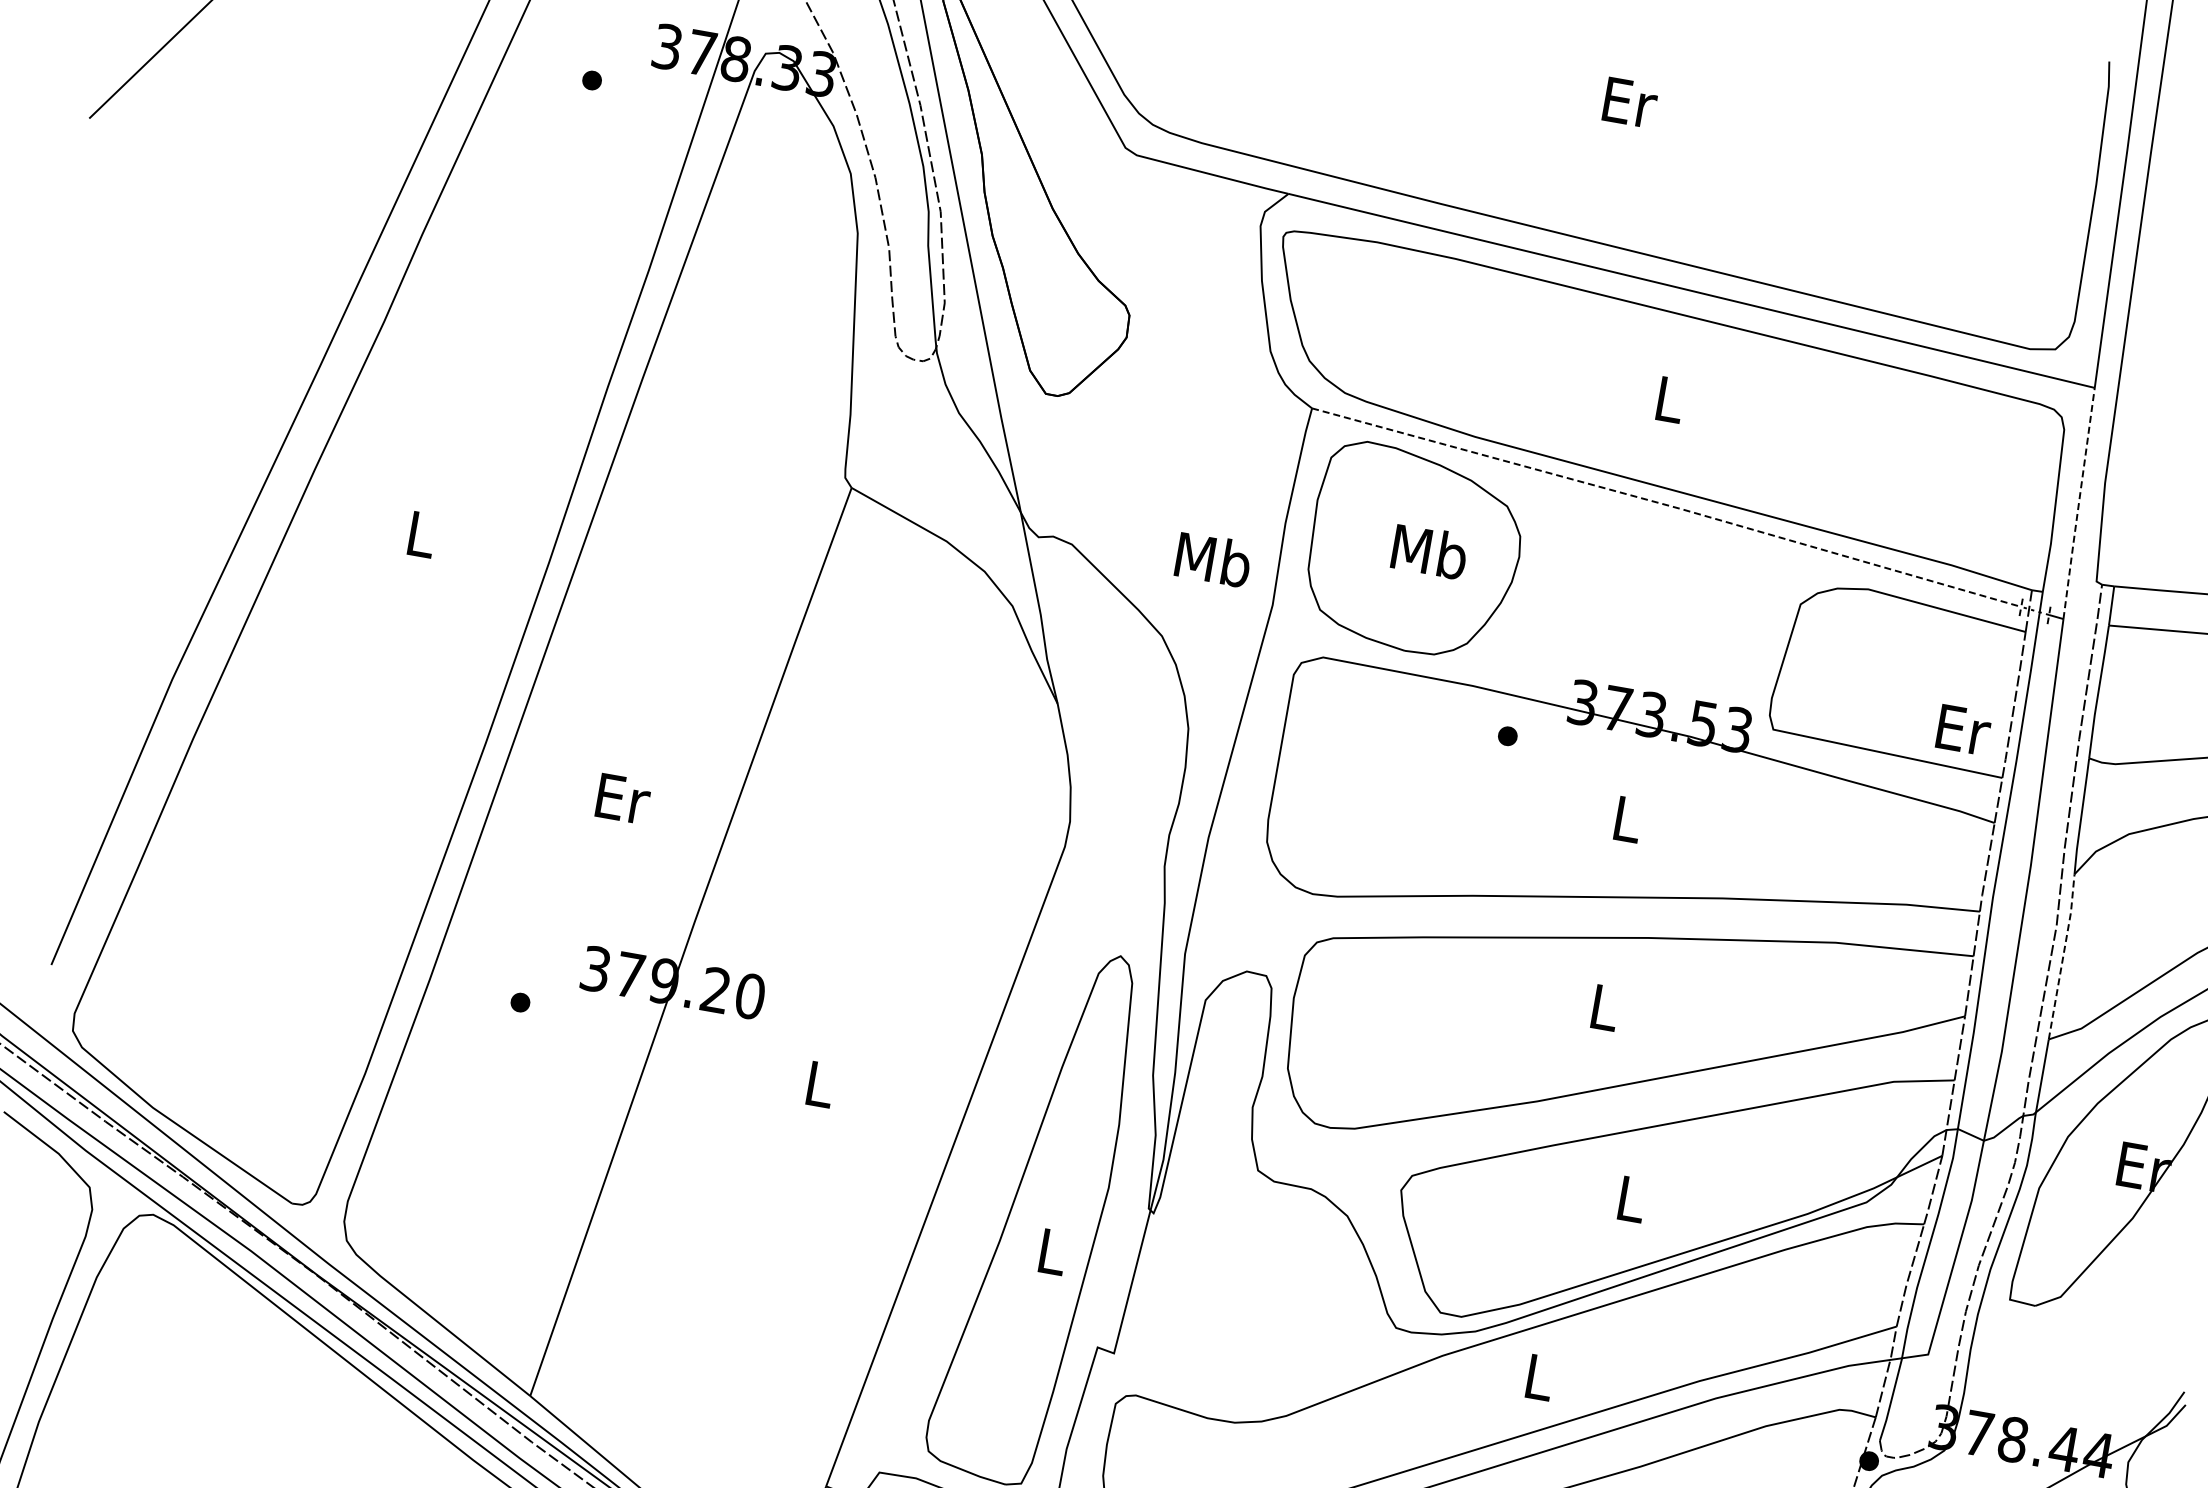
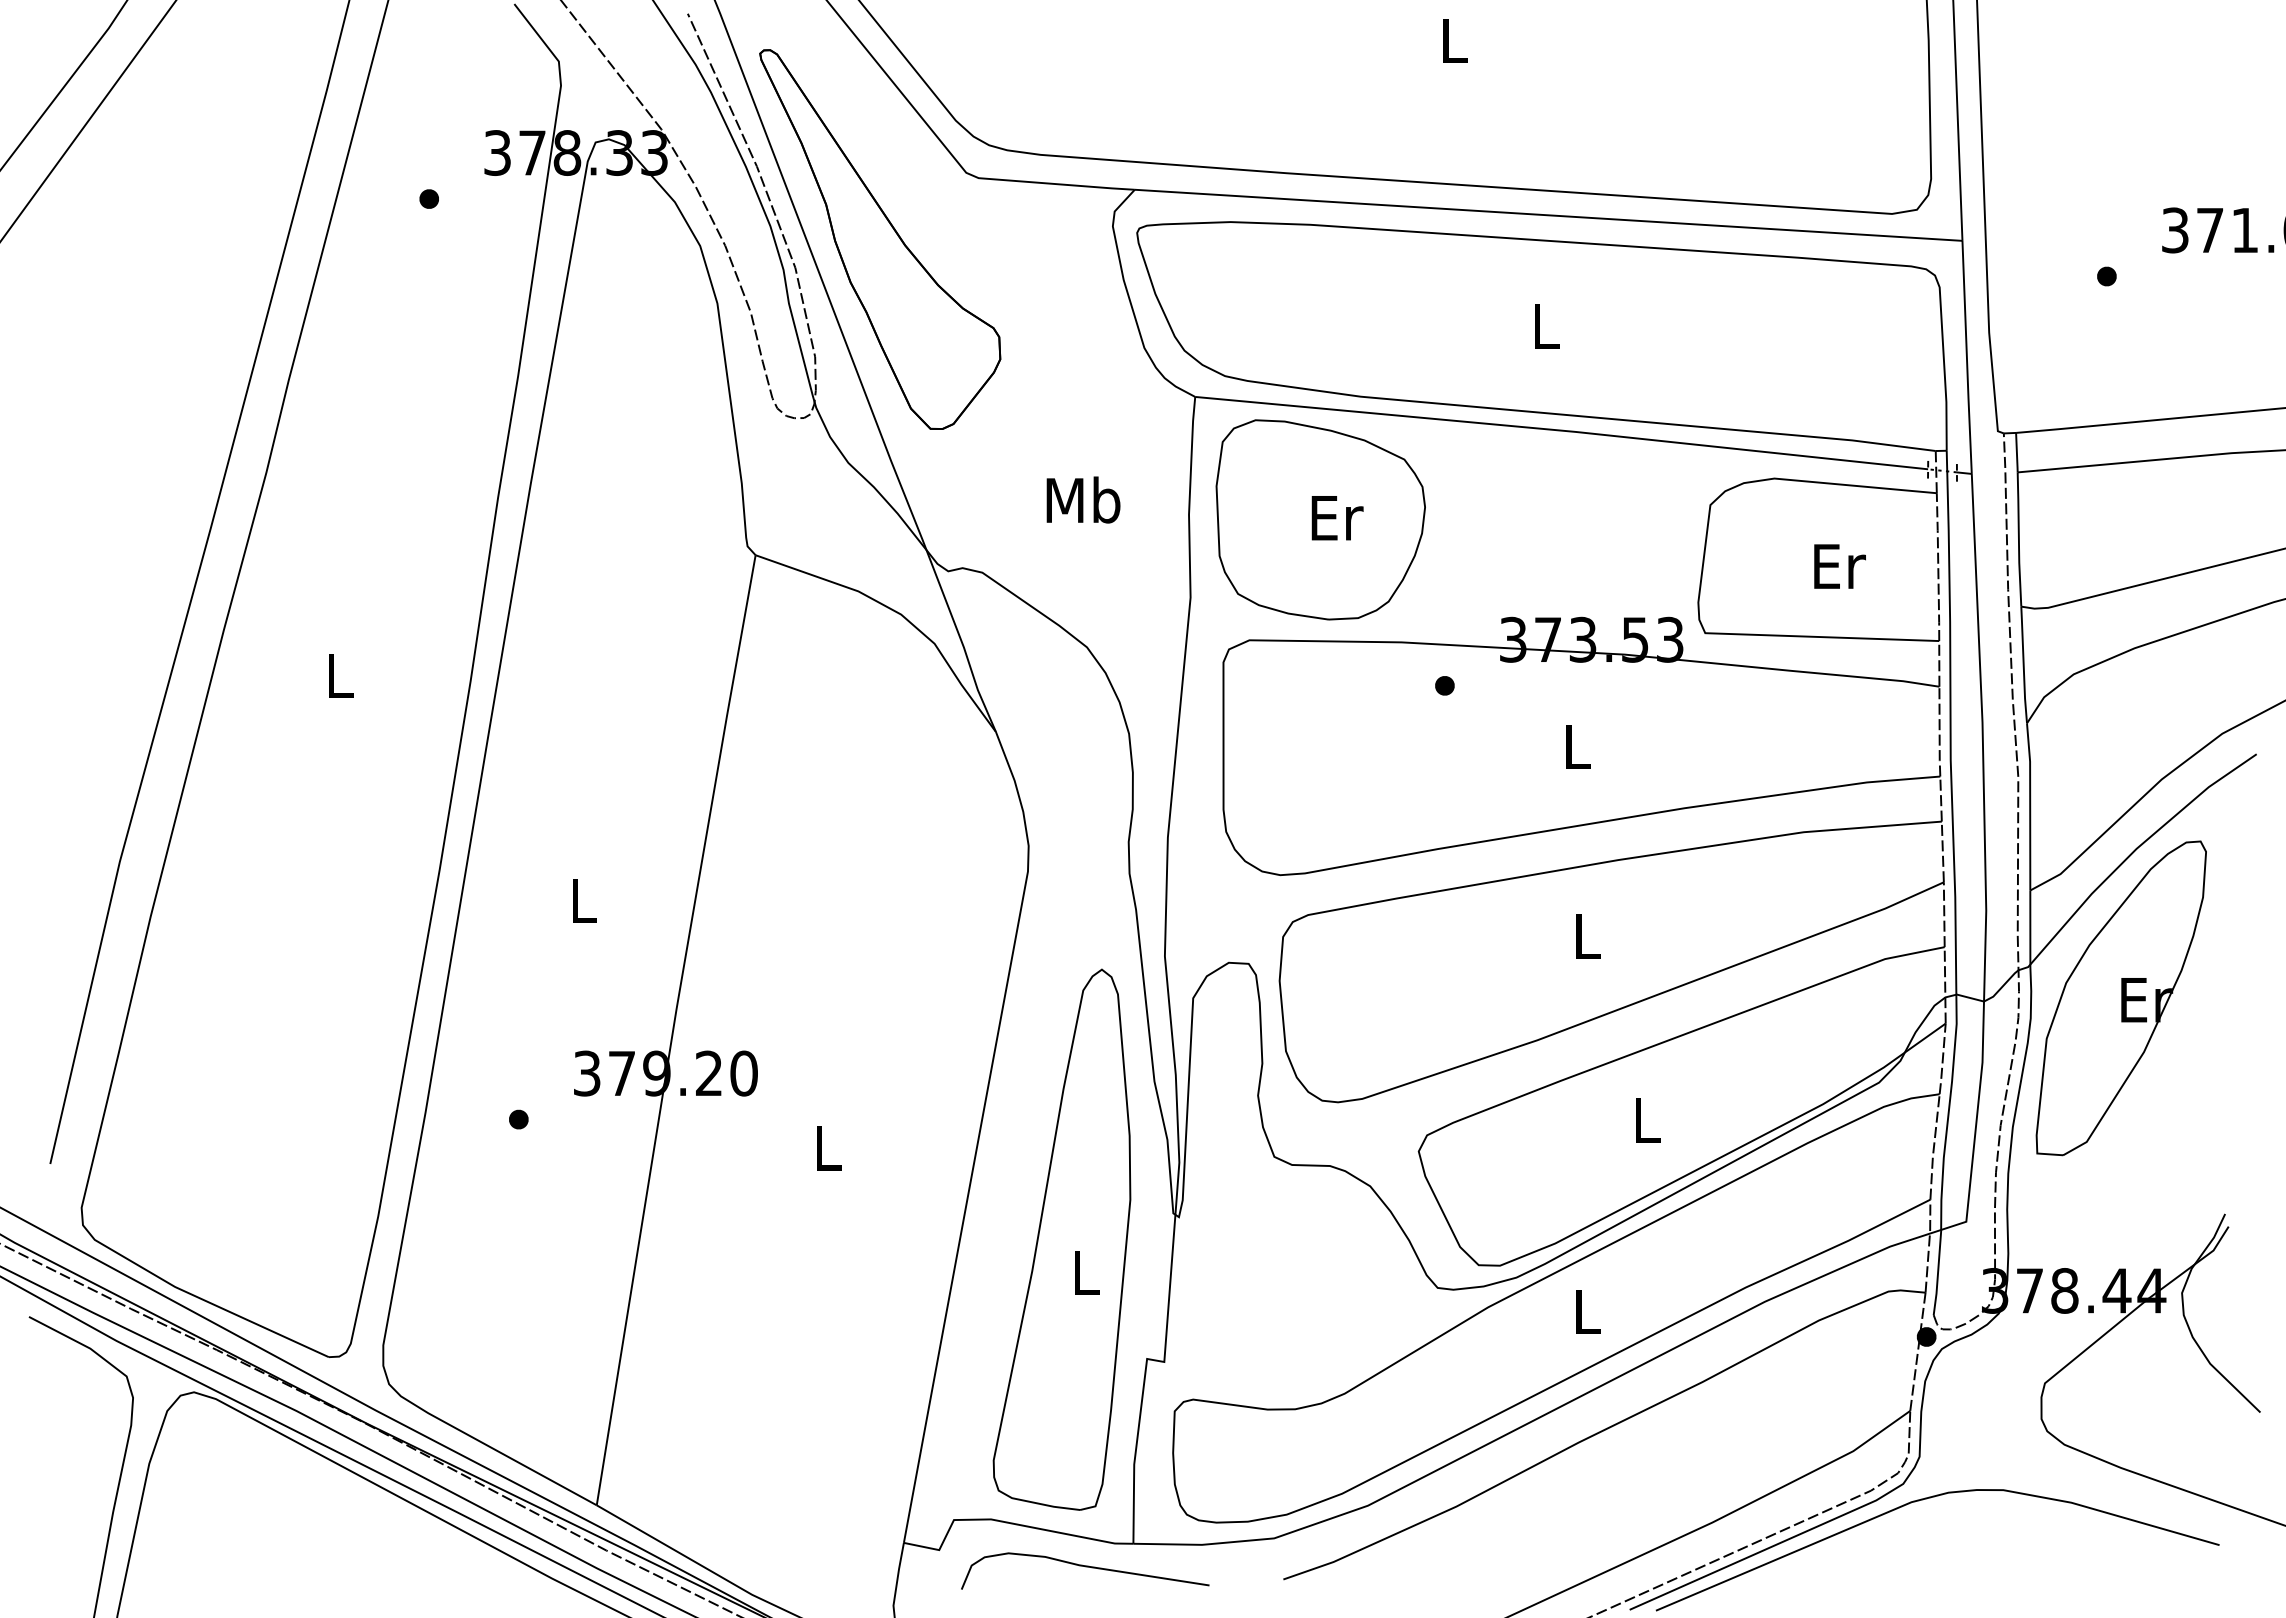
text: (1630, 102) -> (1455, 40), Er -> L
line: (2078, 503) -> (1966, 357), dashed -> solid
line: (1667, 505) -> (1562, 430), dashed -> solid
text: (1429, 551) -> (1335, 517), Mb -> Er
text: (1213, 559) -> (1083, 499), moved
text: (1963, 729) -> (1839, 566), moved
text: (623, 799) -> (584, 901), Er -> L
line: (2063, 955) -> (2030, 805), dashed -> solid

